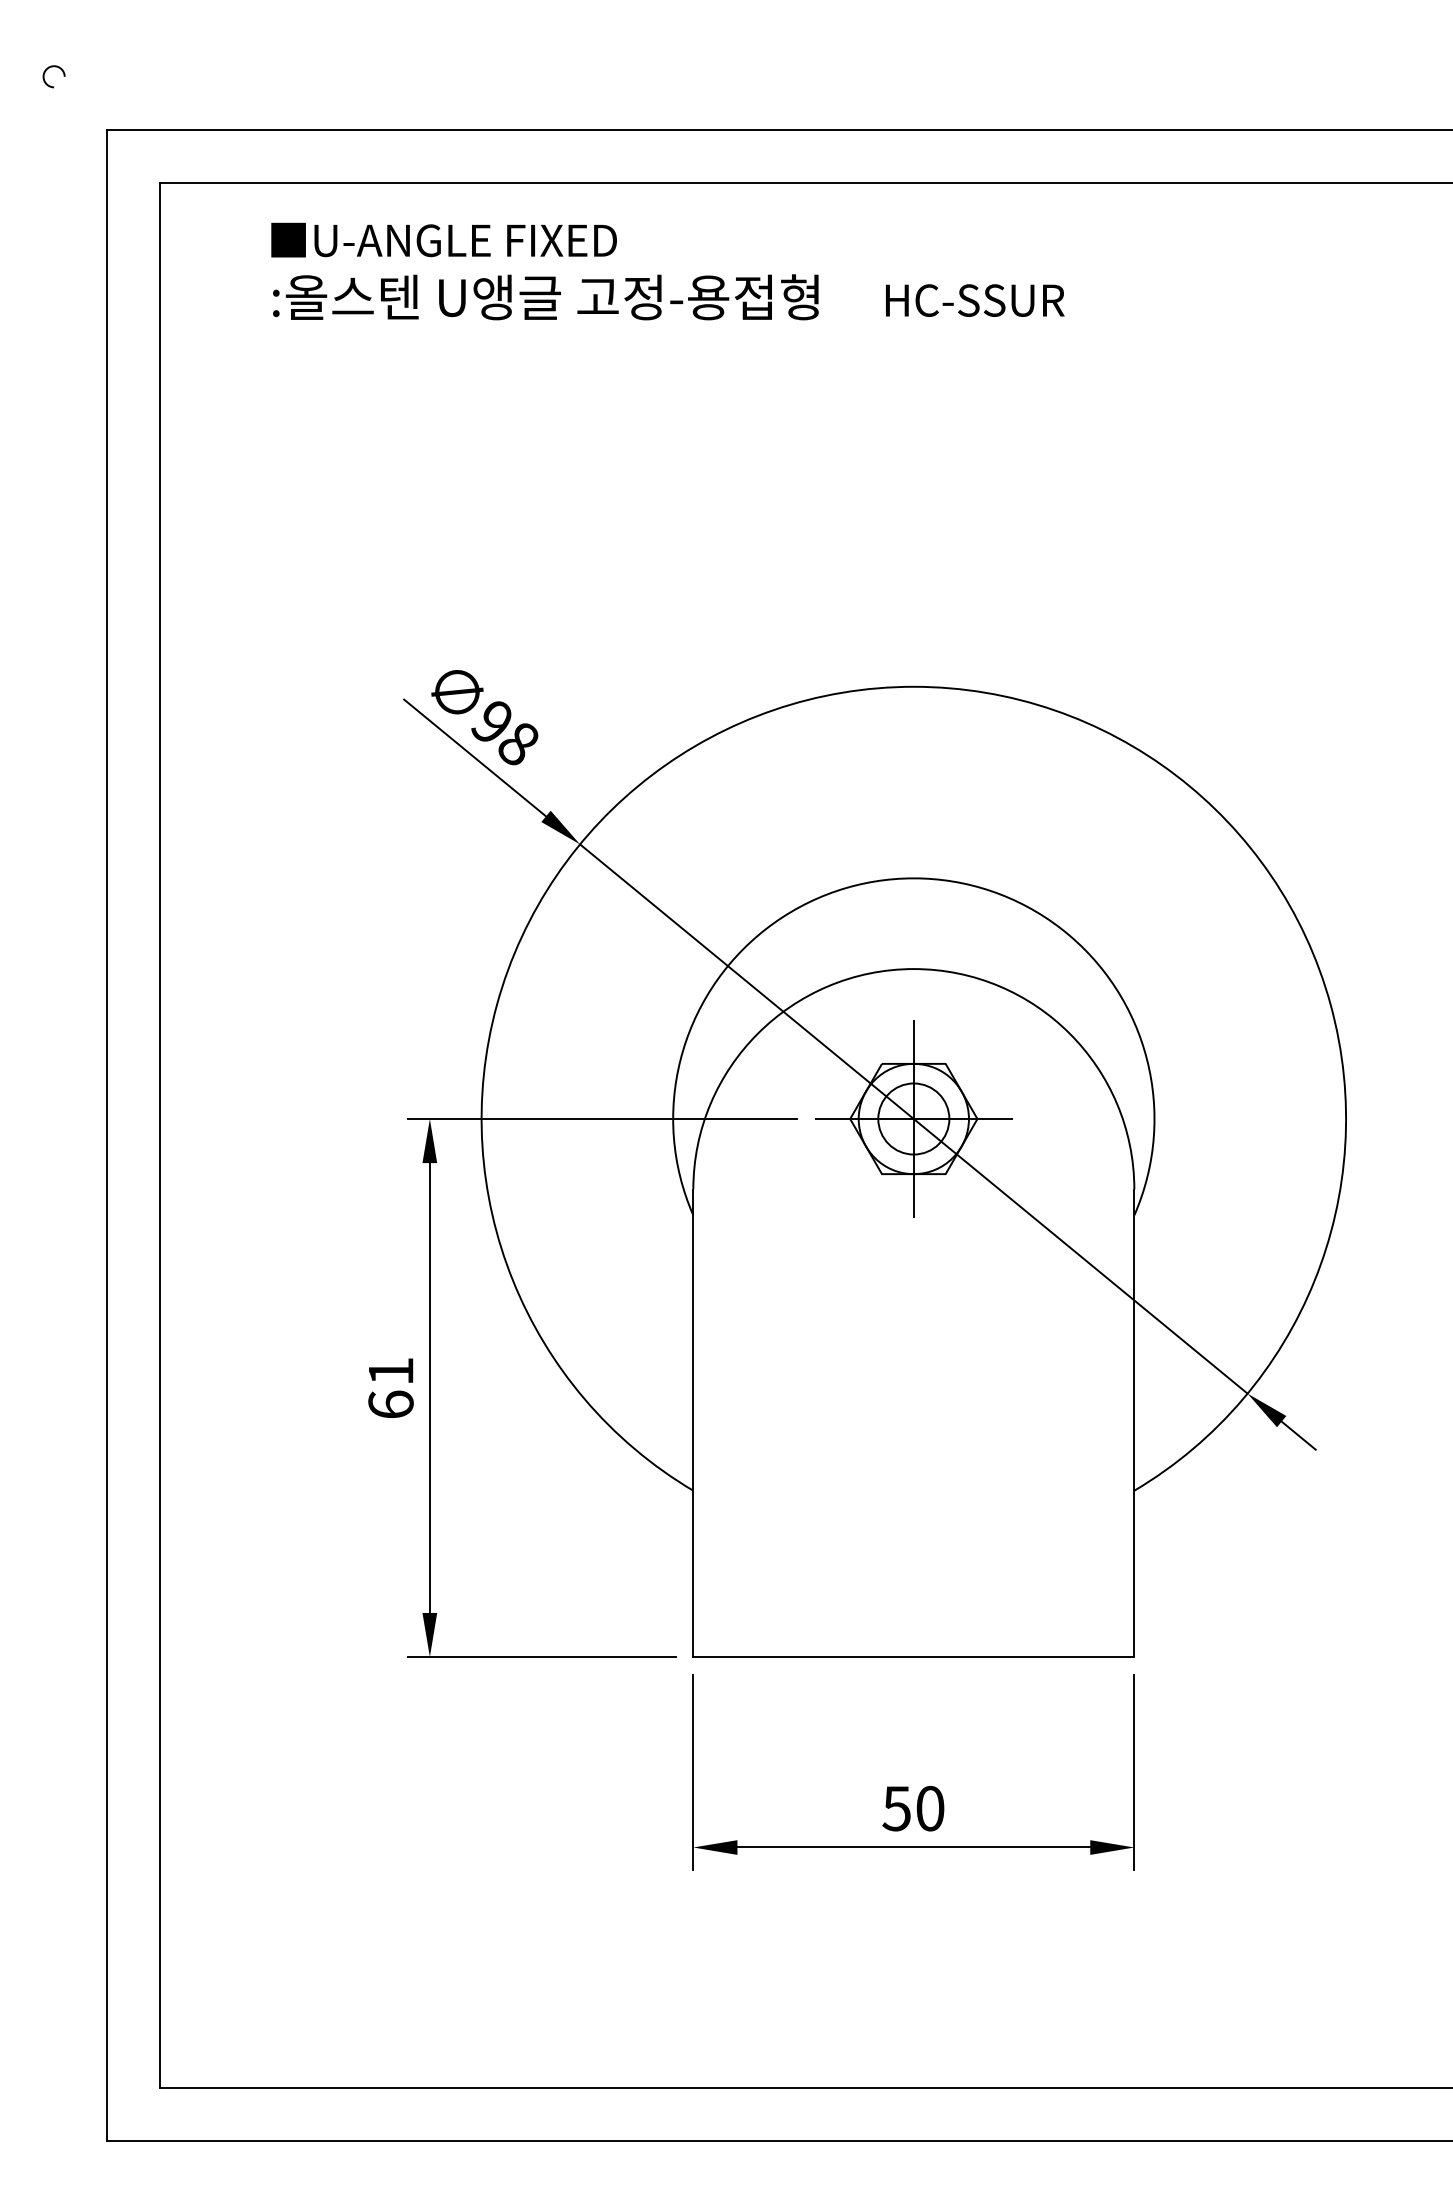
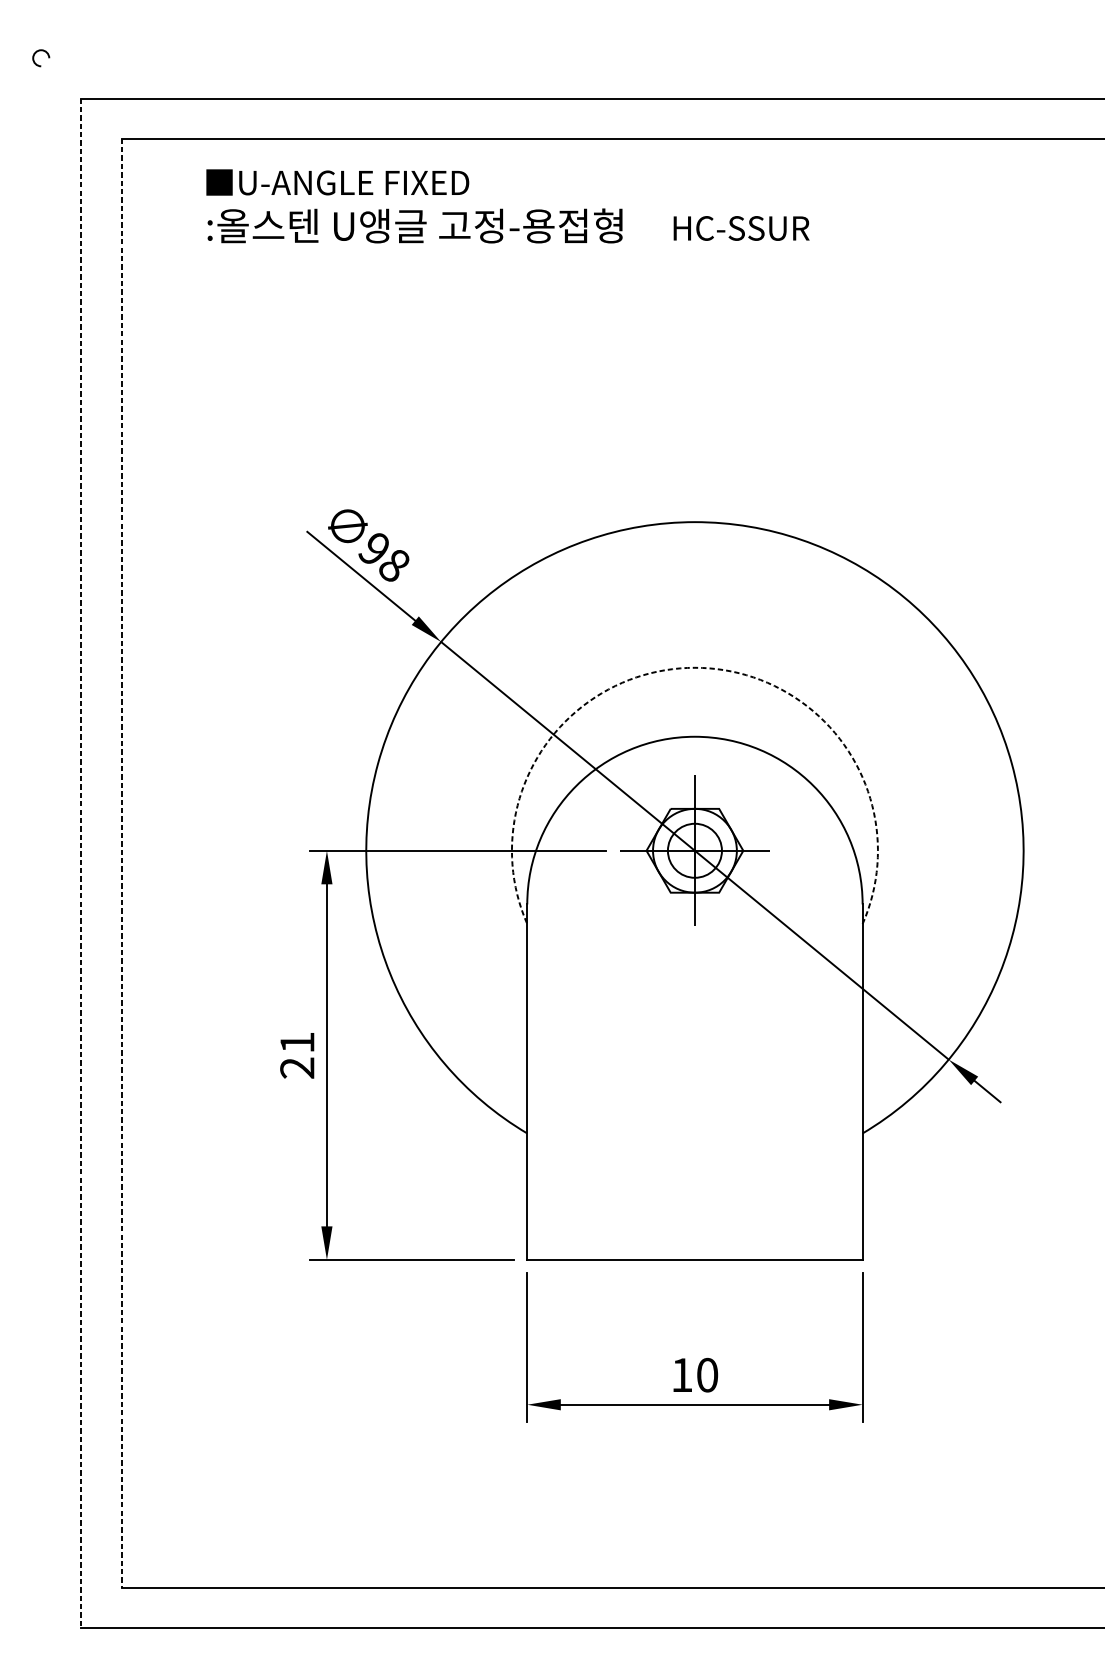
arc: (913, 878) -> (694, 667), solid -> dashed
line: (107, 1135) -> (81, 863), solid -> dashed
line: (160, 1135) -> (122, 863), solid -> dashed
text: (390, 1404) -> (297, 1067), 61 -> 21
text: (896, 1808) -> (681, 1375), 50 -> 10

